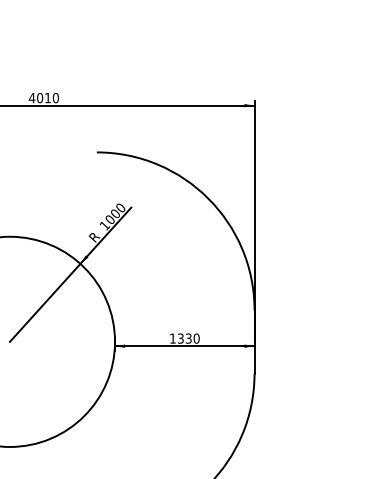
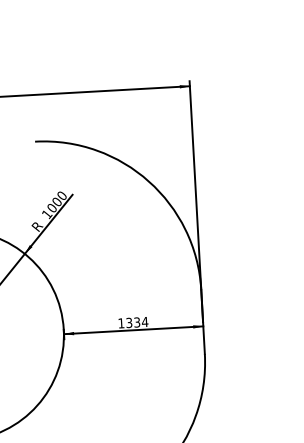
text: (196, 338) -> (144, 321), 1330 -> 1334

